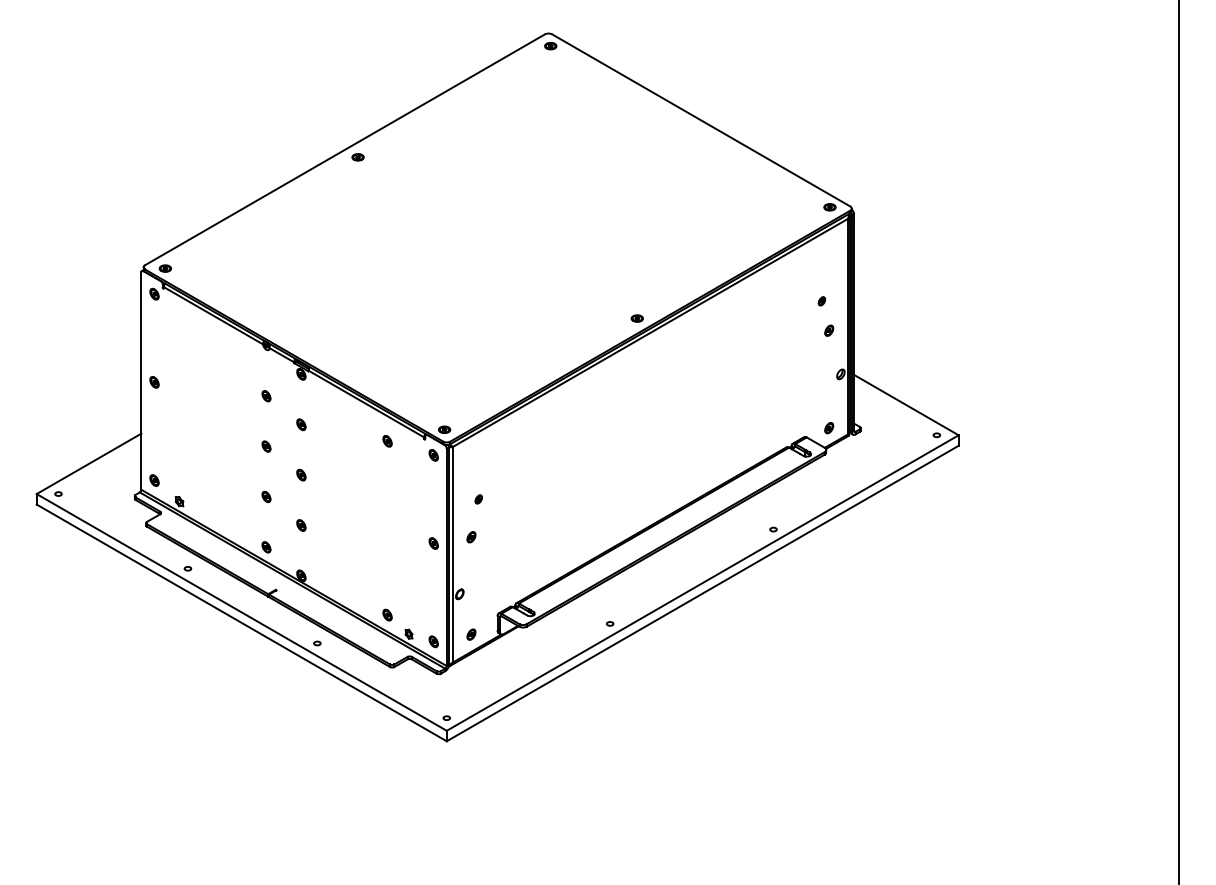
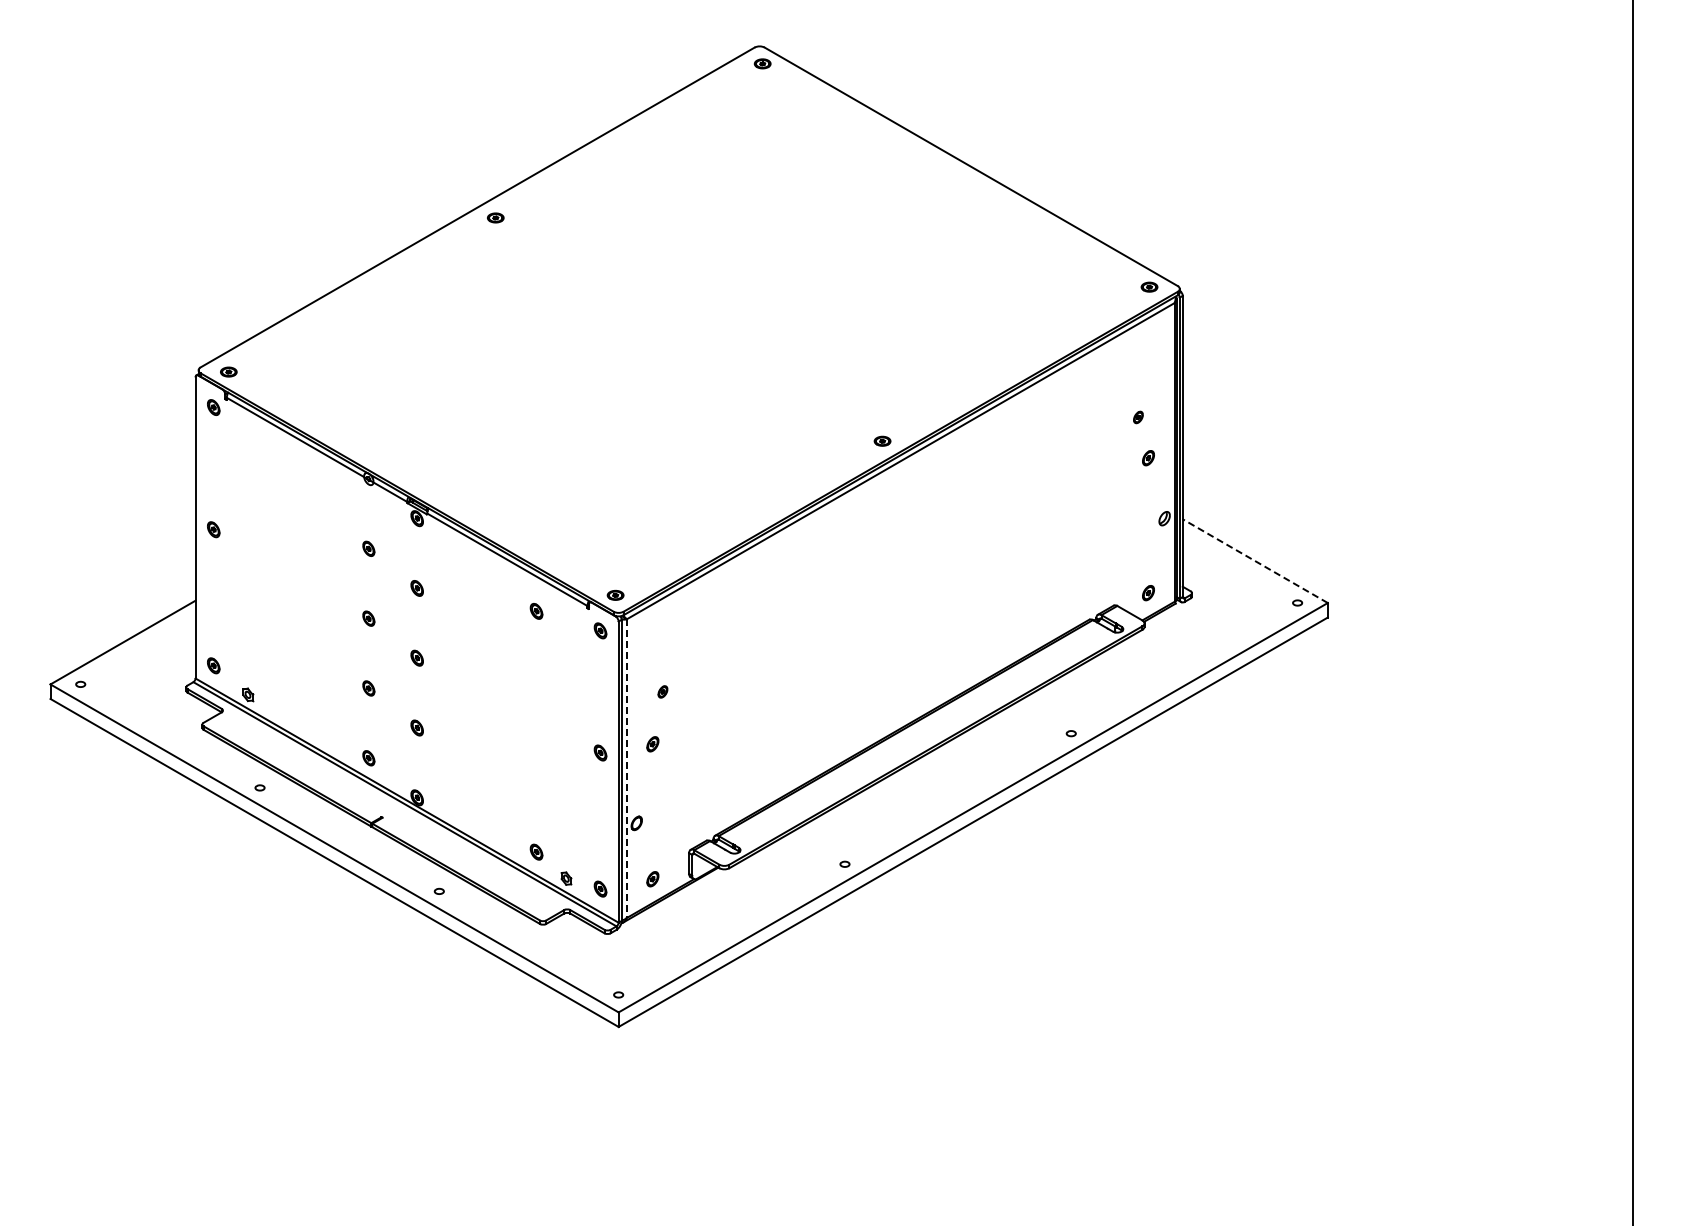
line: (906, 405) -> (1255, 561), solid -> dashed
line: (452, 555) -> (626, 769), solid -> dashed

